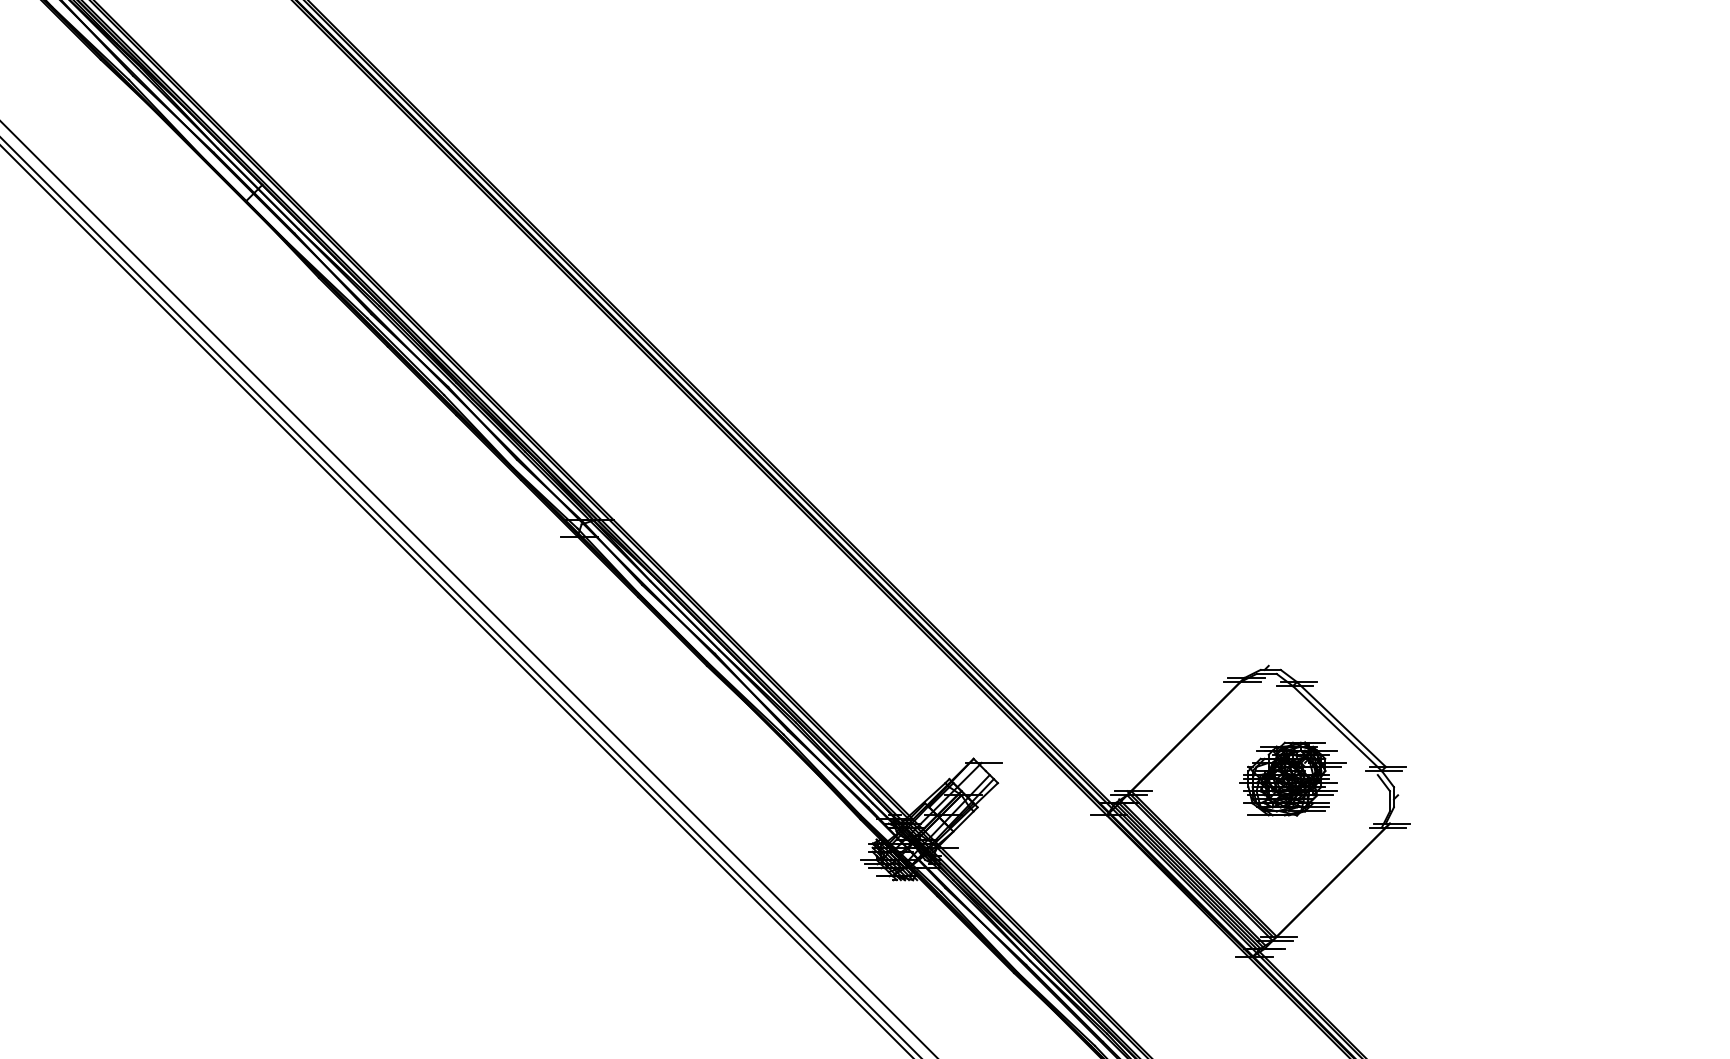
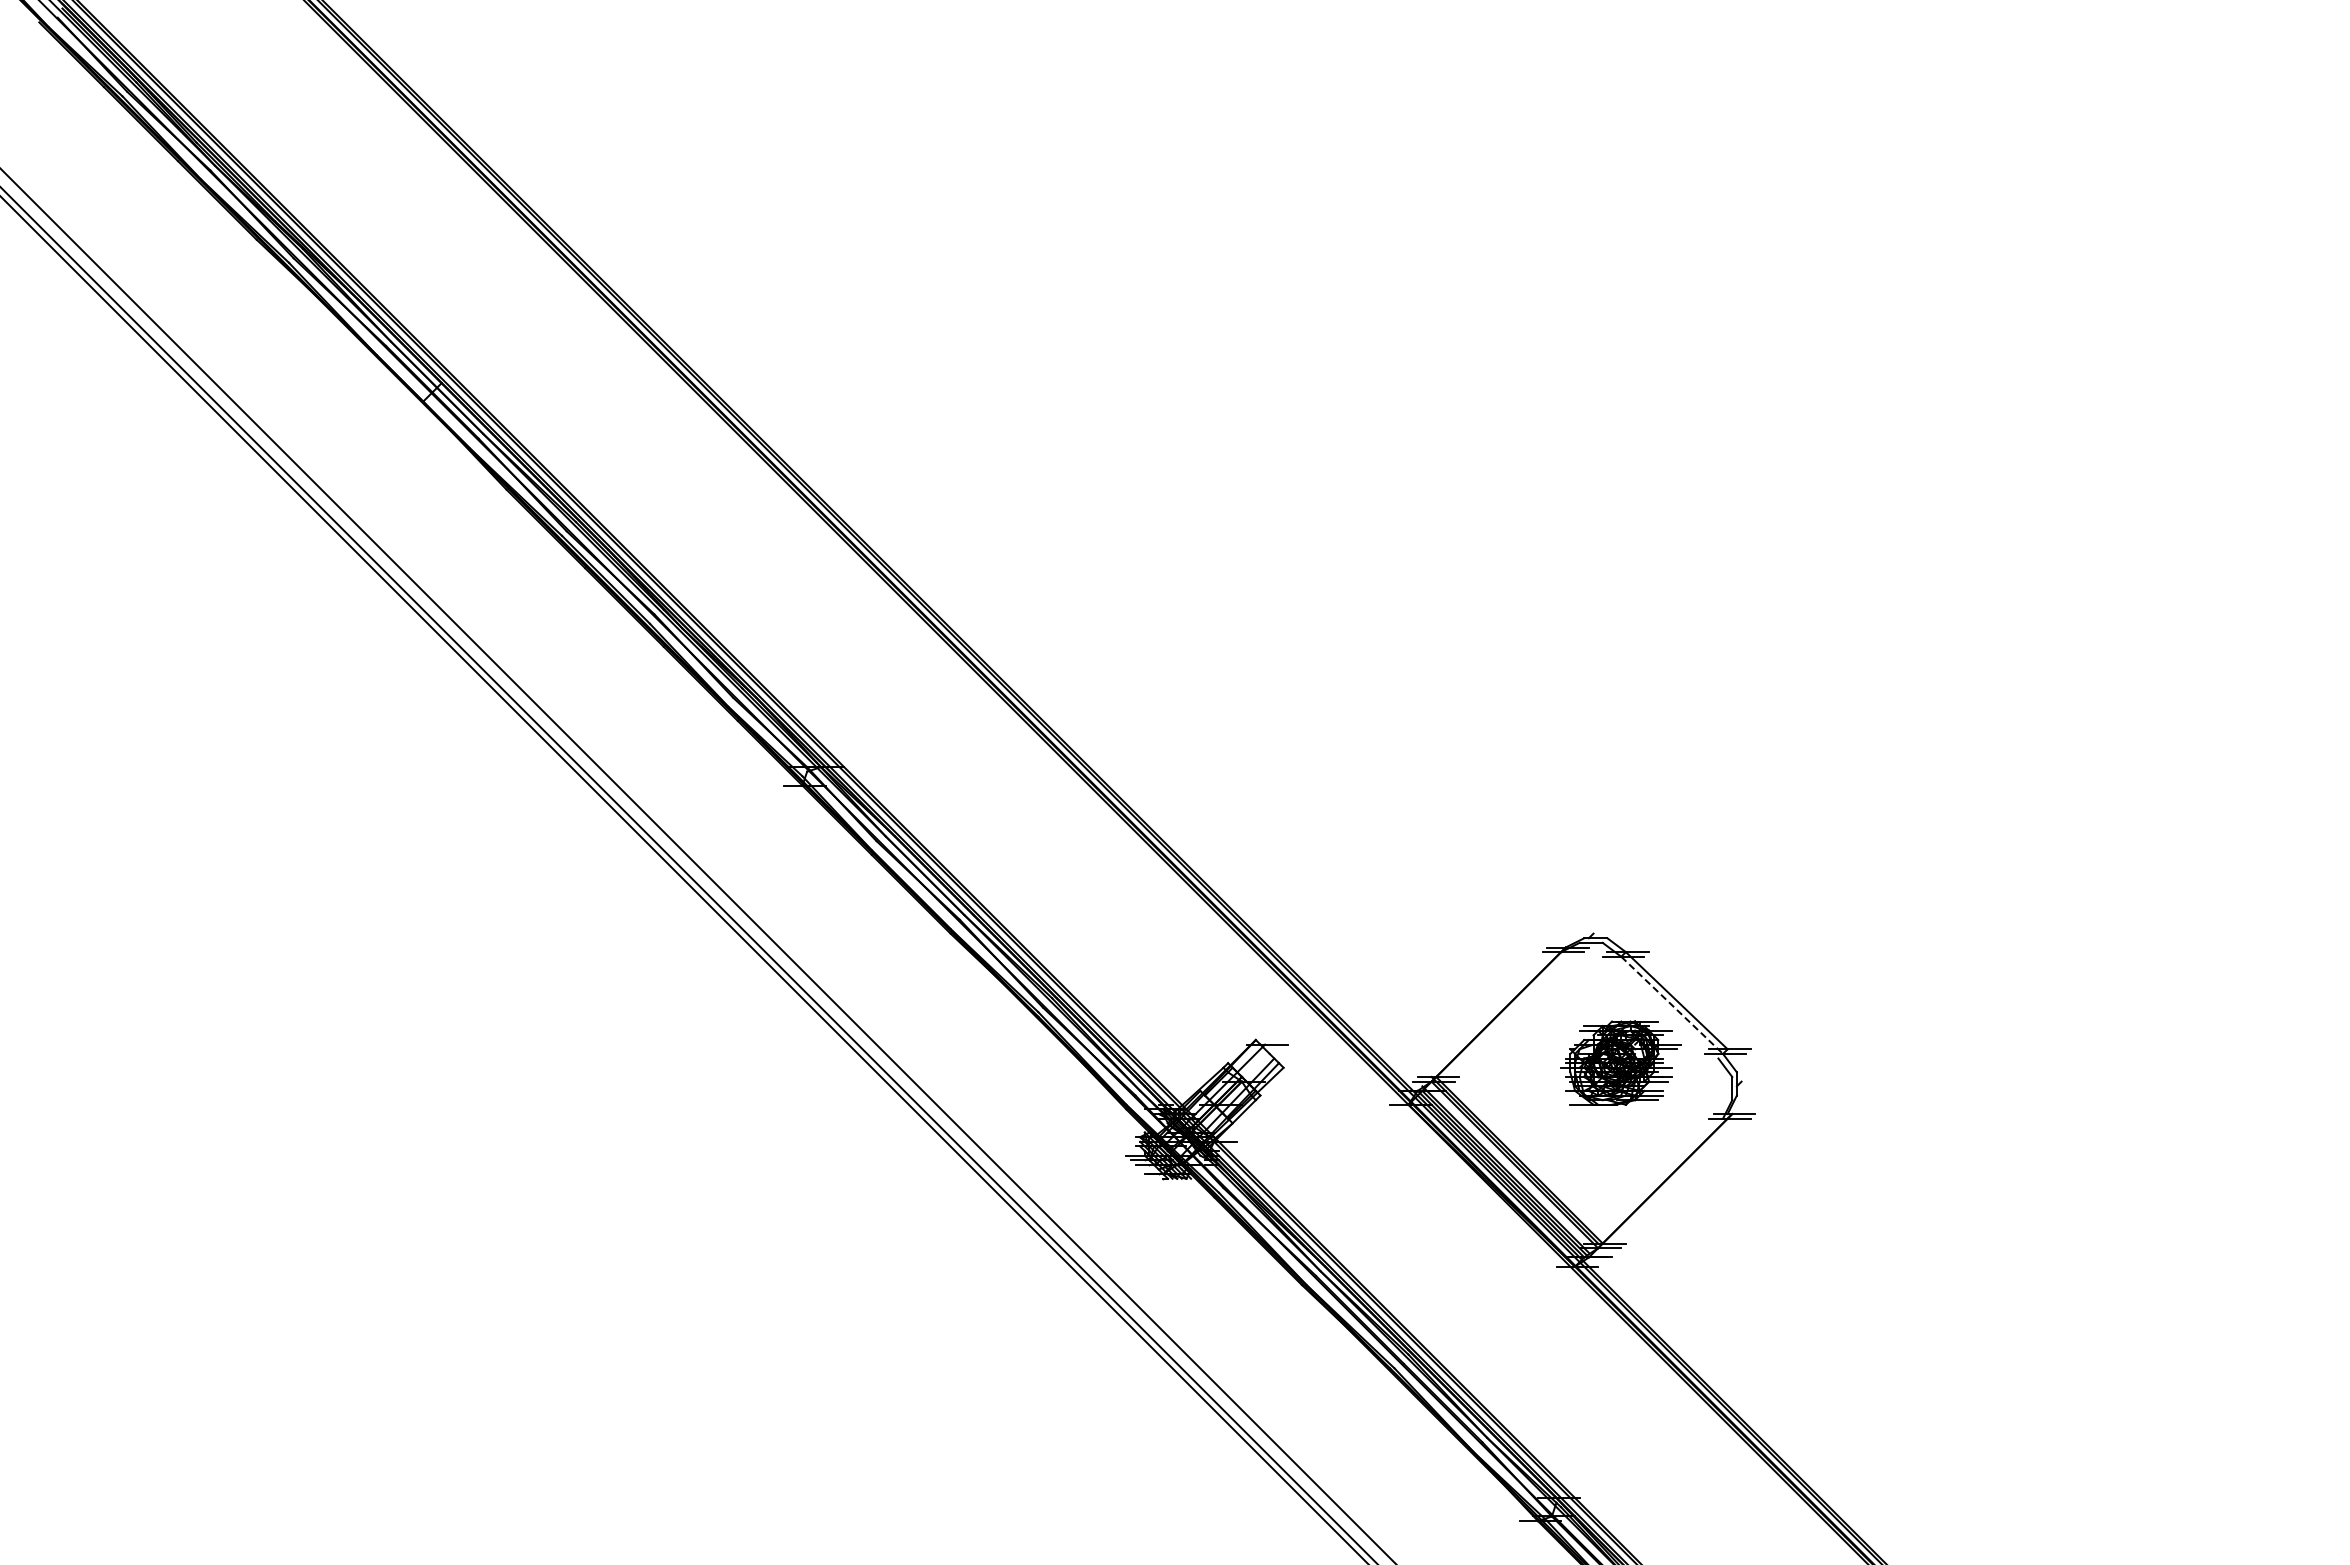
line: (1337, 728) -> (1672, 1005), solid -> dashed

